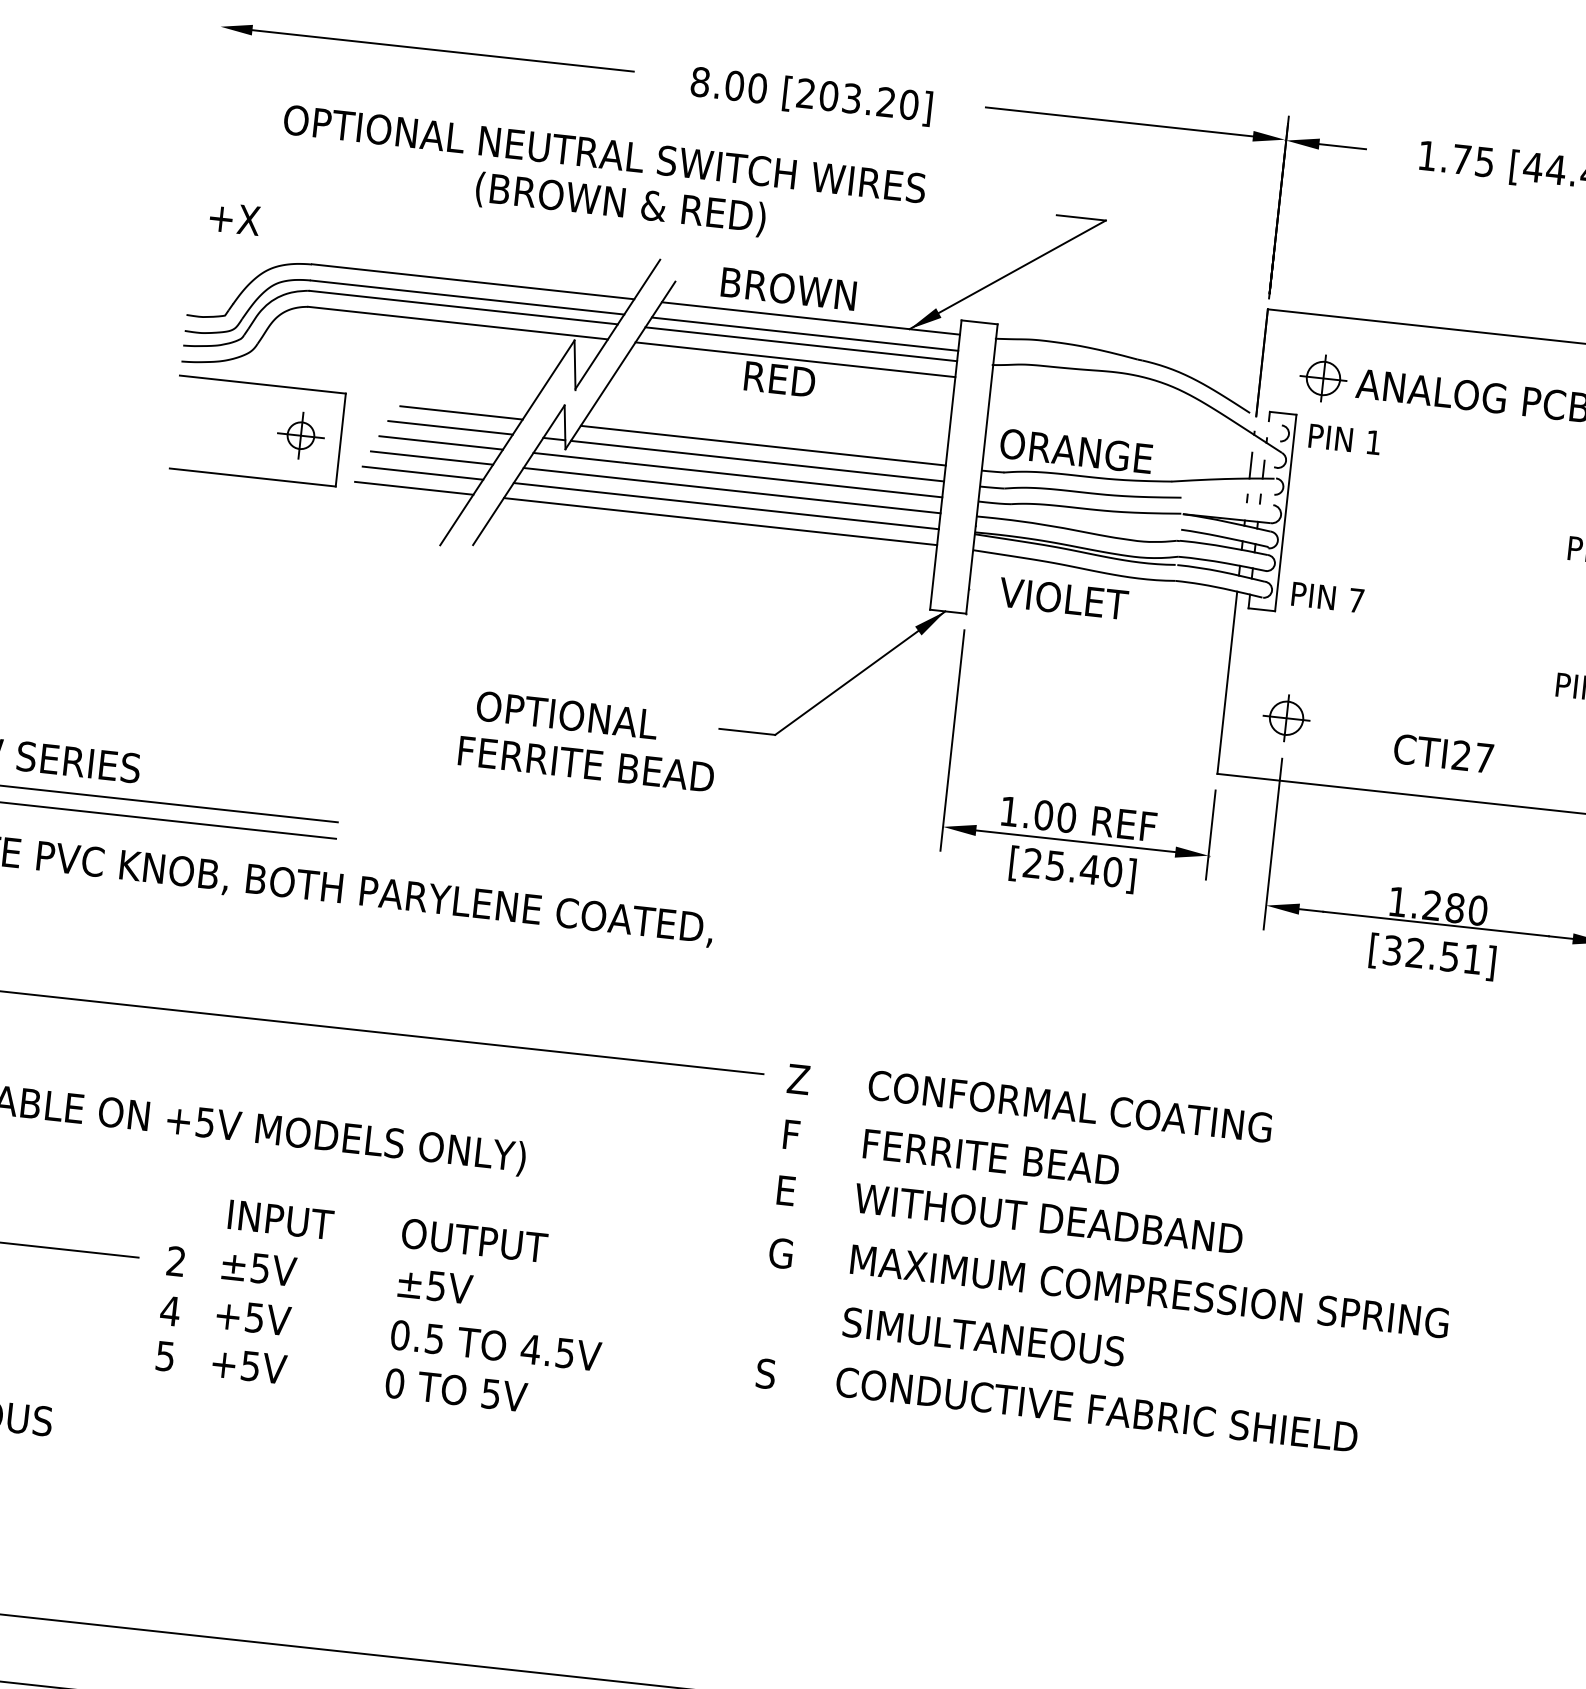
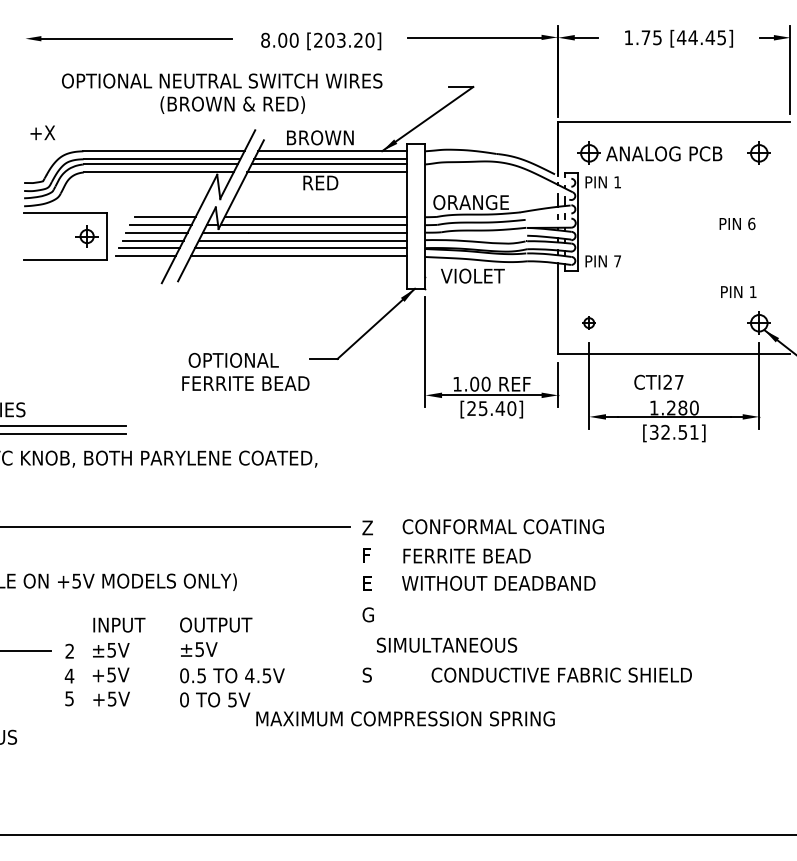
part: (1284, 716) -> (588, 322), size x0.6
text: (1442, 751) -> (658, 381), moved
text: (1149, 1290) -> (405, 718), moved
text: (985, 1335) -> (447, 644), moved
text: (1096, 1408) -> (561, 674), moved

